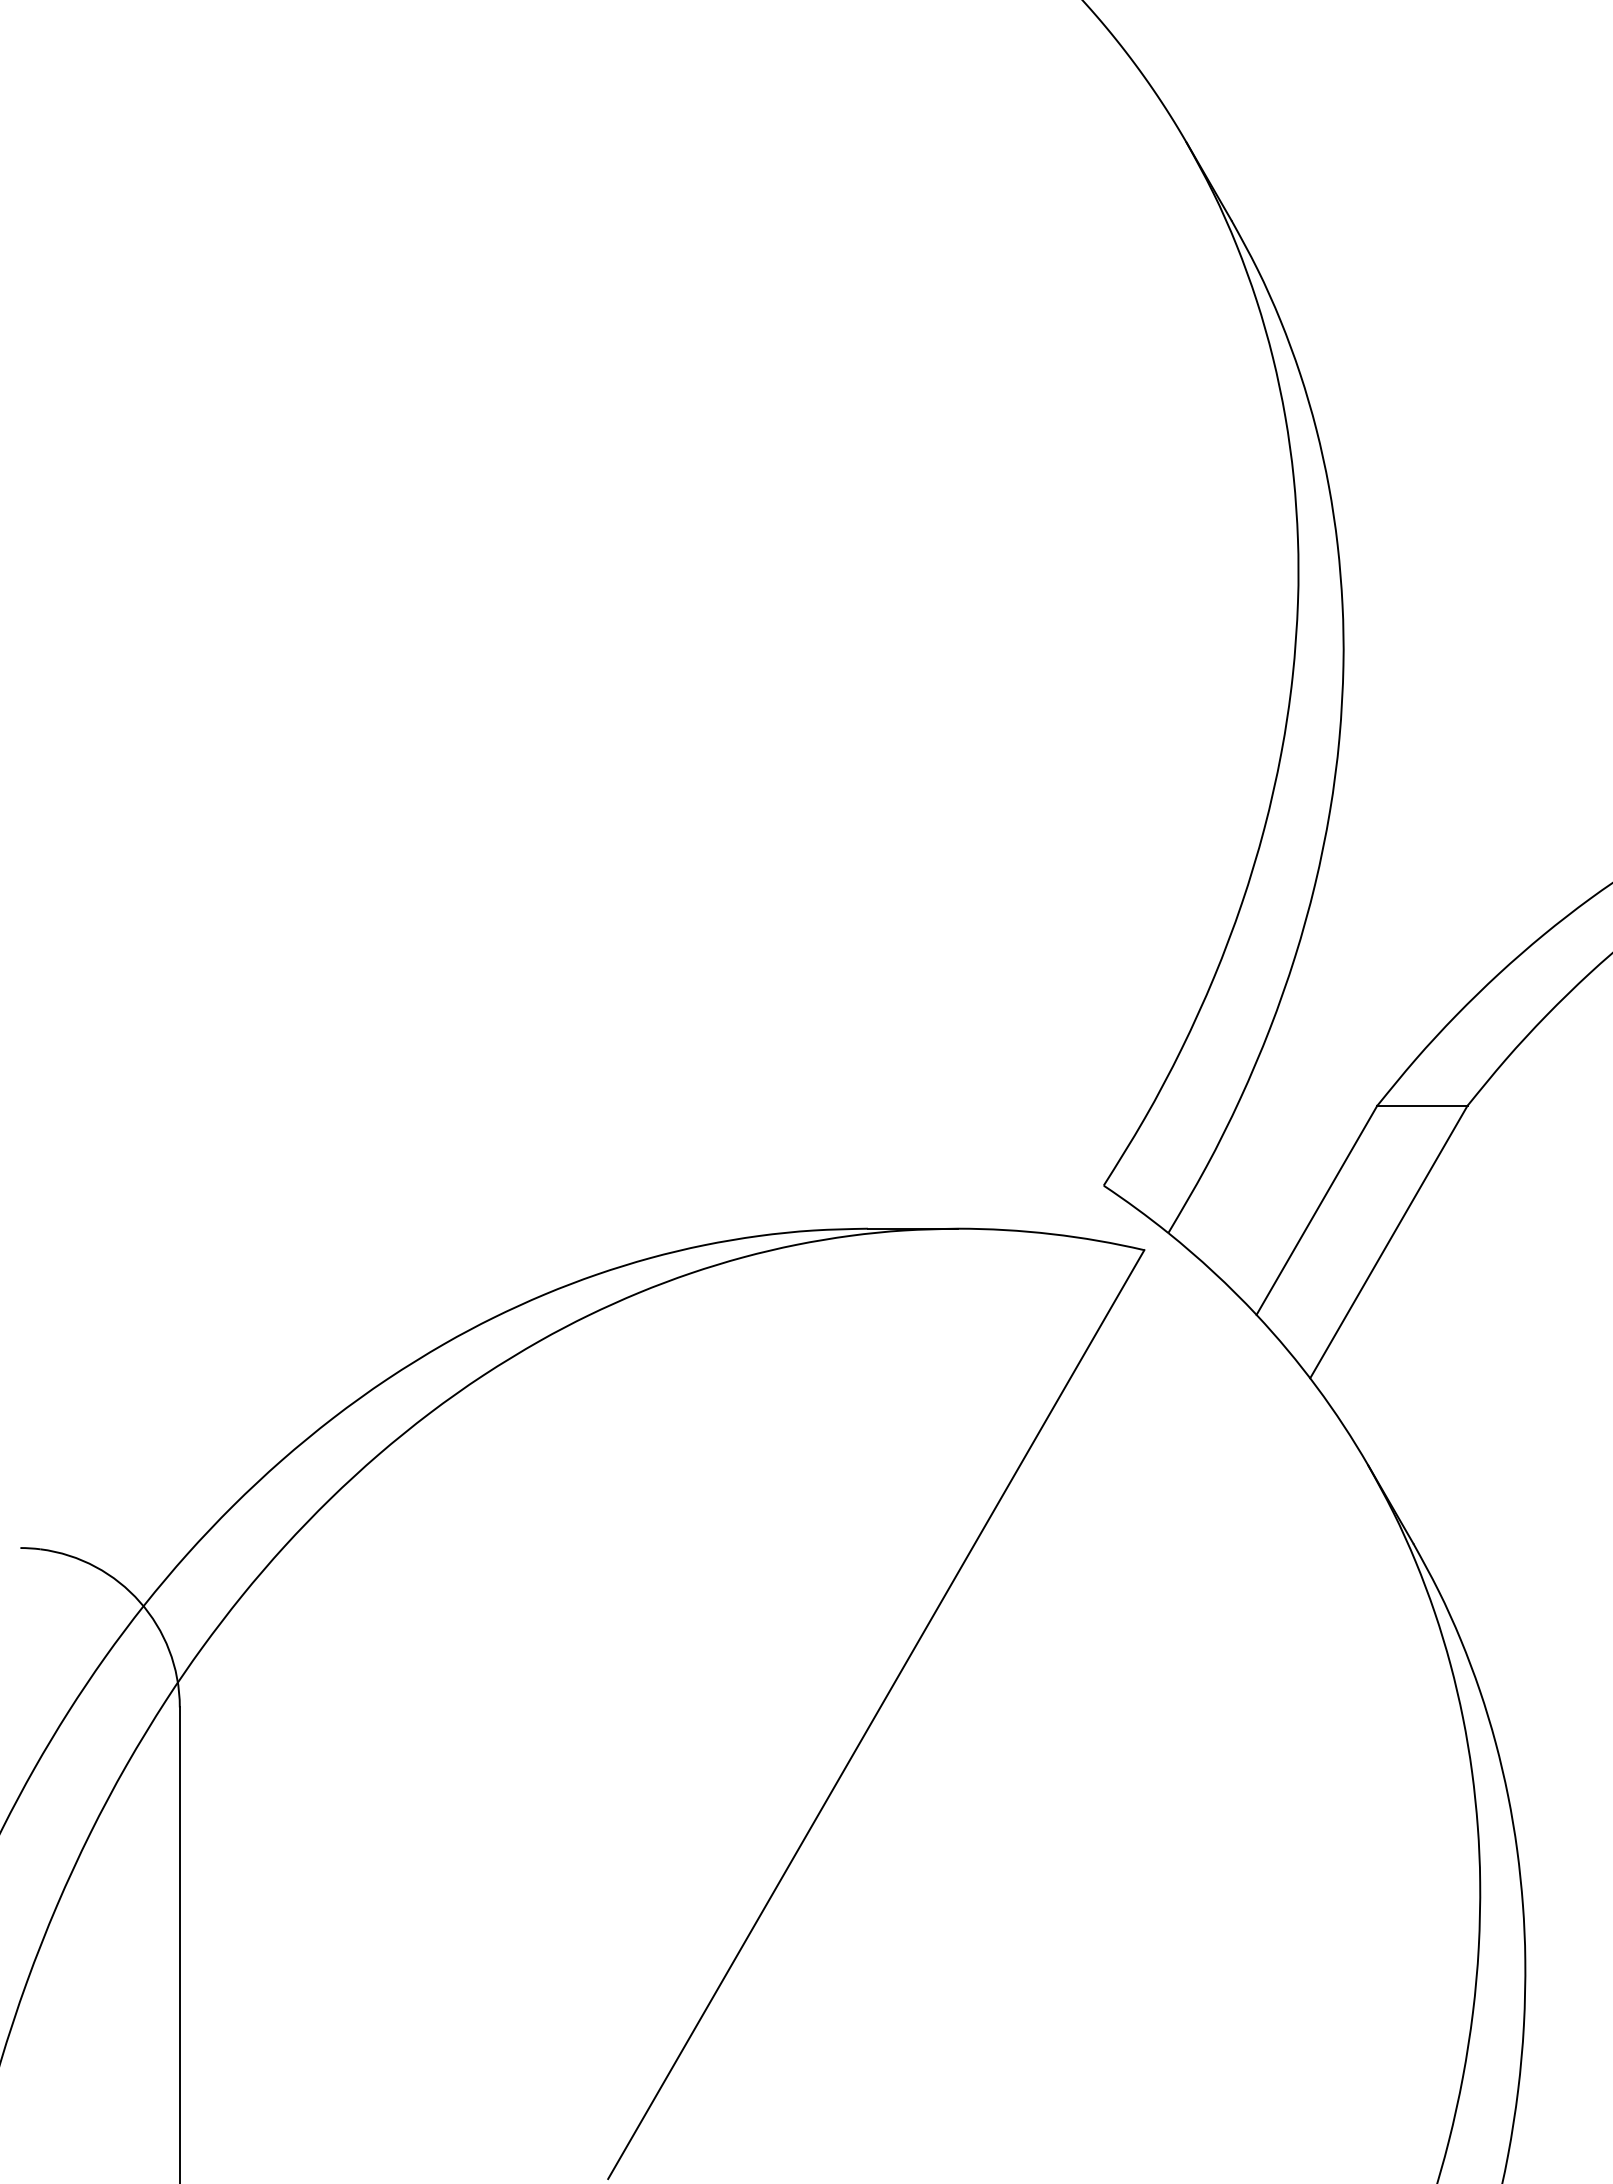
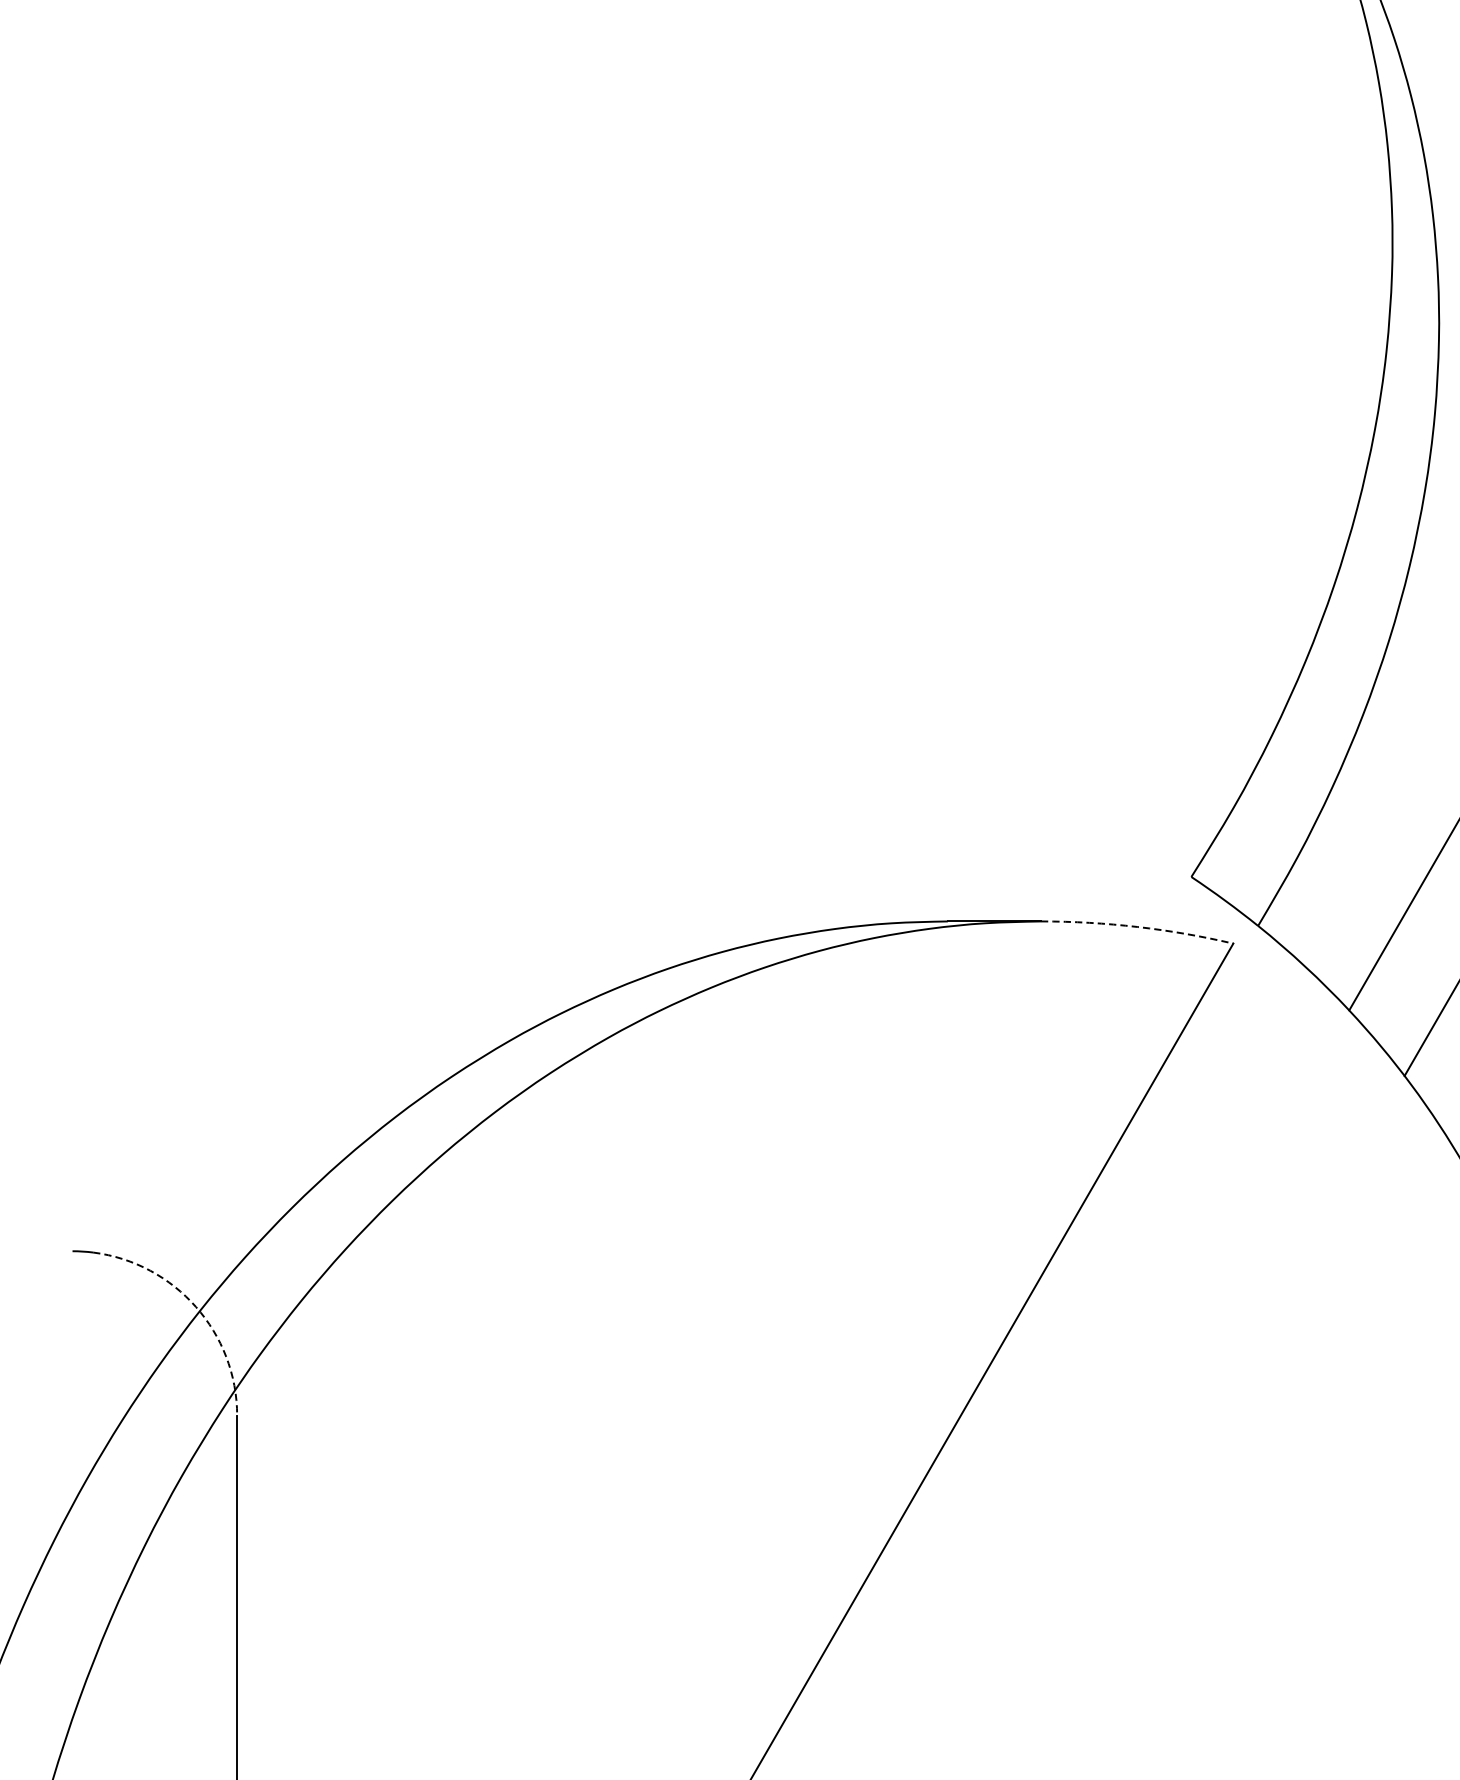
arc: (1051, 1234) -> (1137, 927), solid -> dashed
arc: (139, 1602) -> (195, 1307), solid -> dashed

